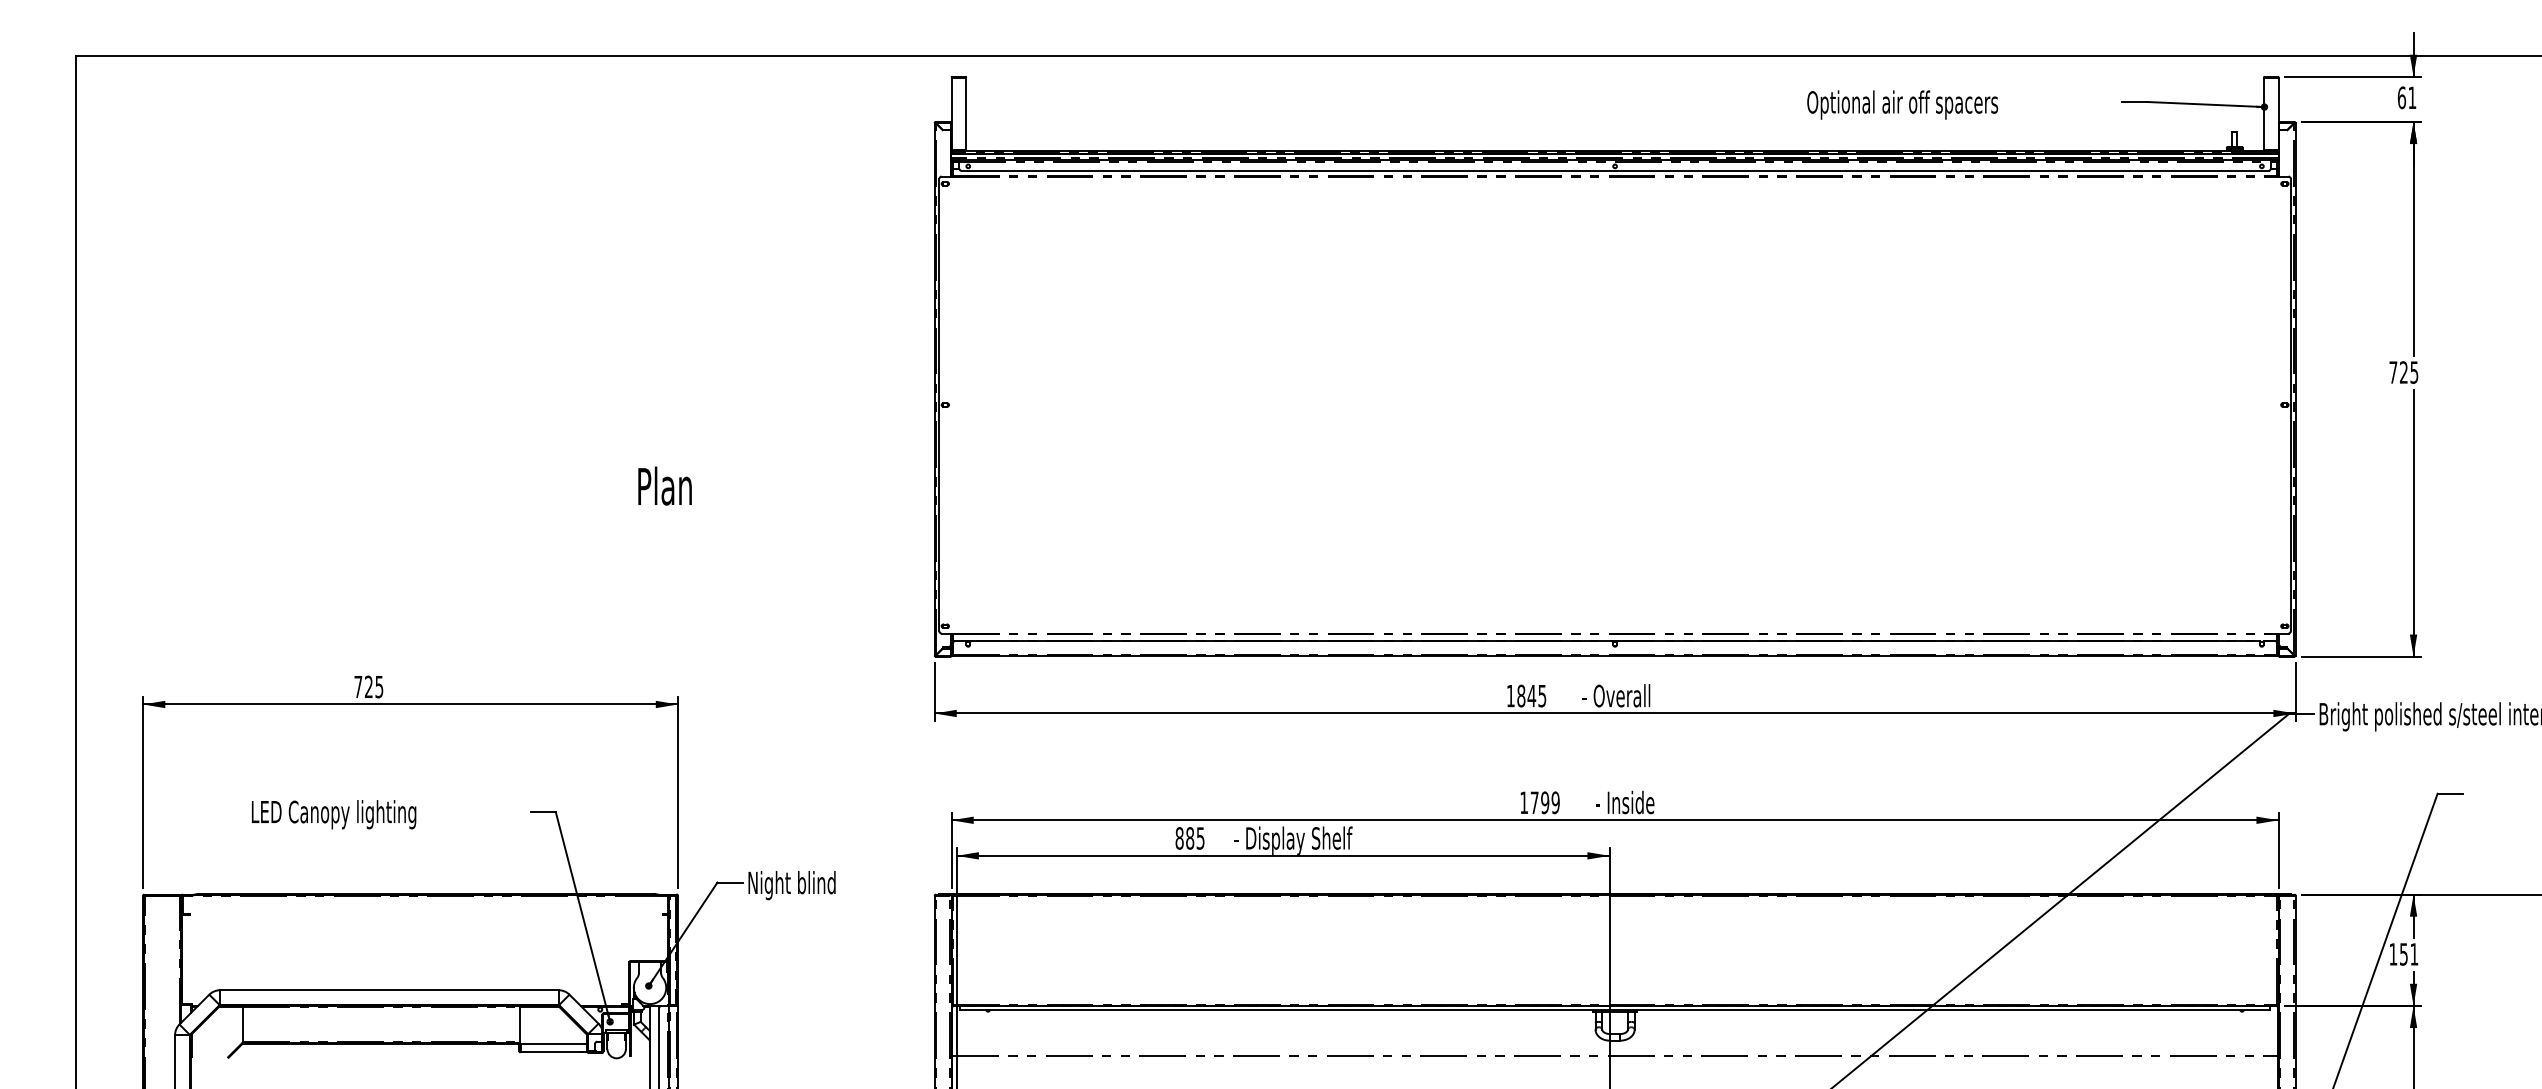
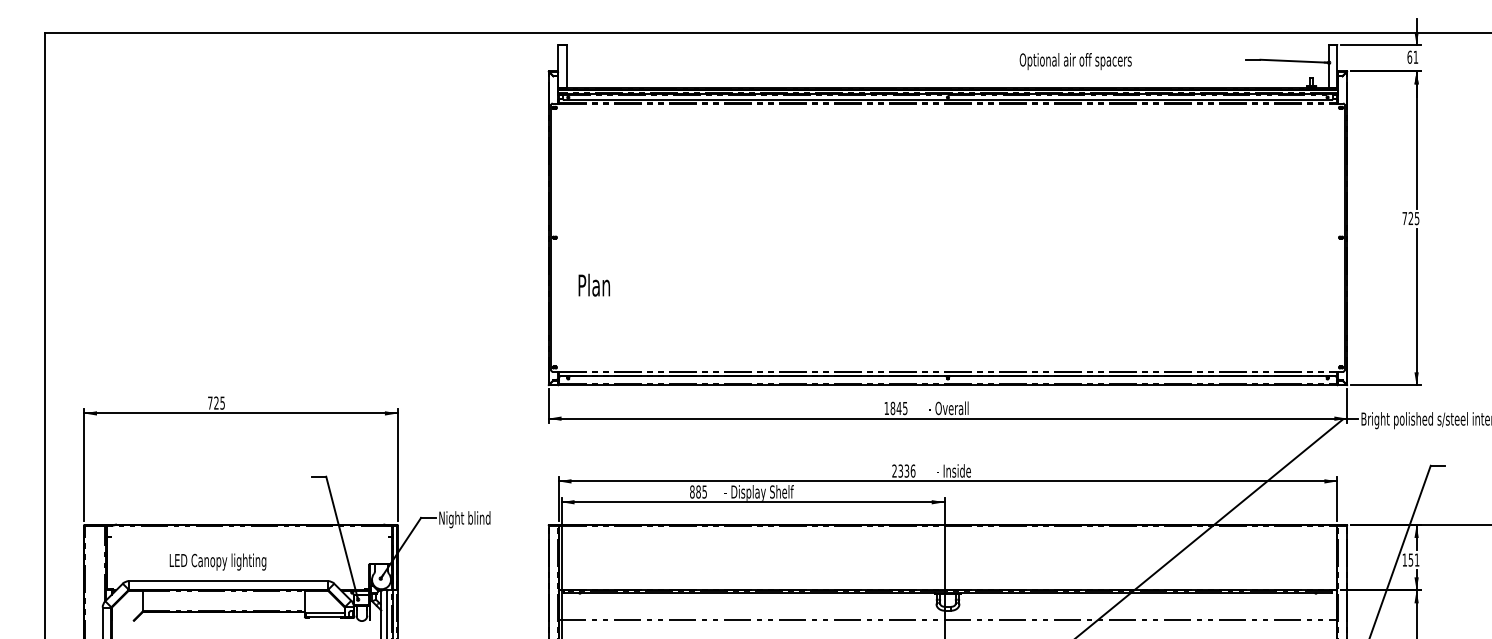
text: (1902, 104) -> (1075, 61), moved
text: (663, 484) -> (593, 284), moved
text: (1539, 801) -> (903, 470), 1799 -> 2336
text: (333, 813) -> (217, 561), moved

